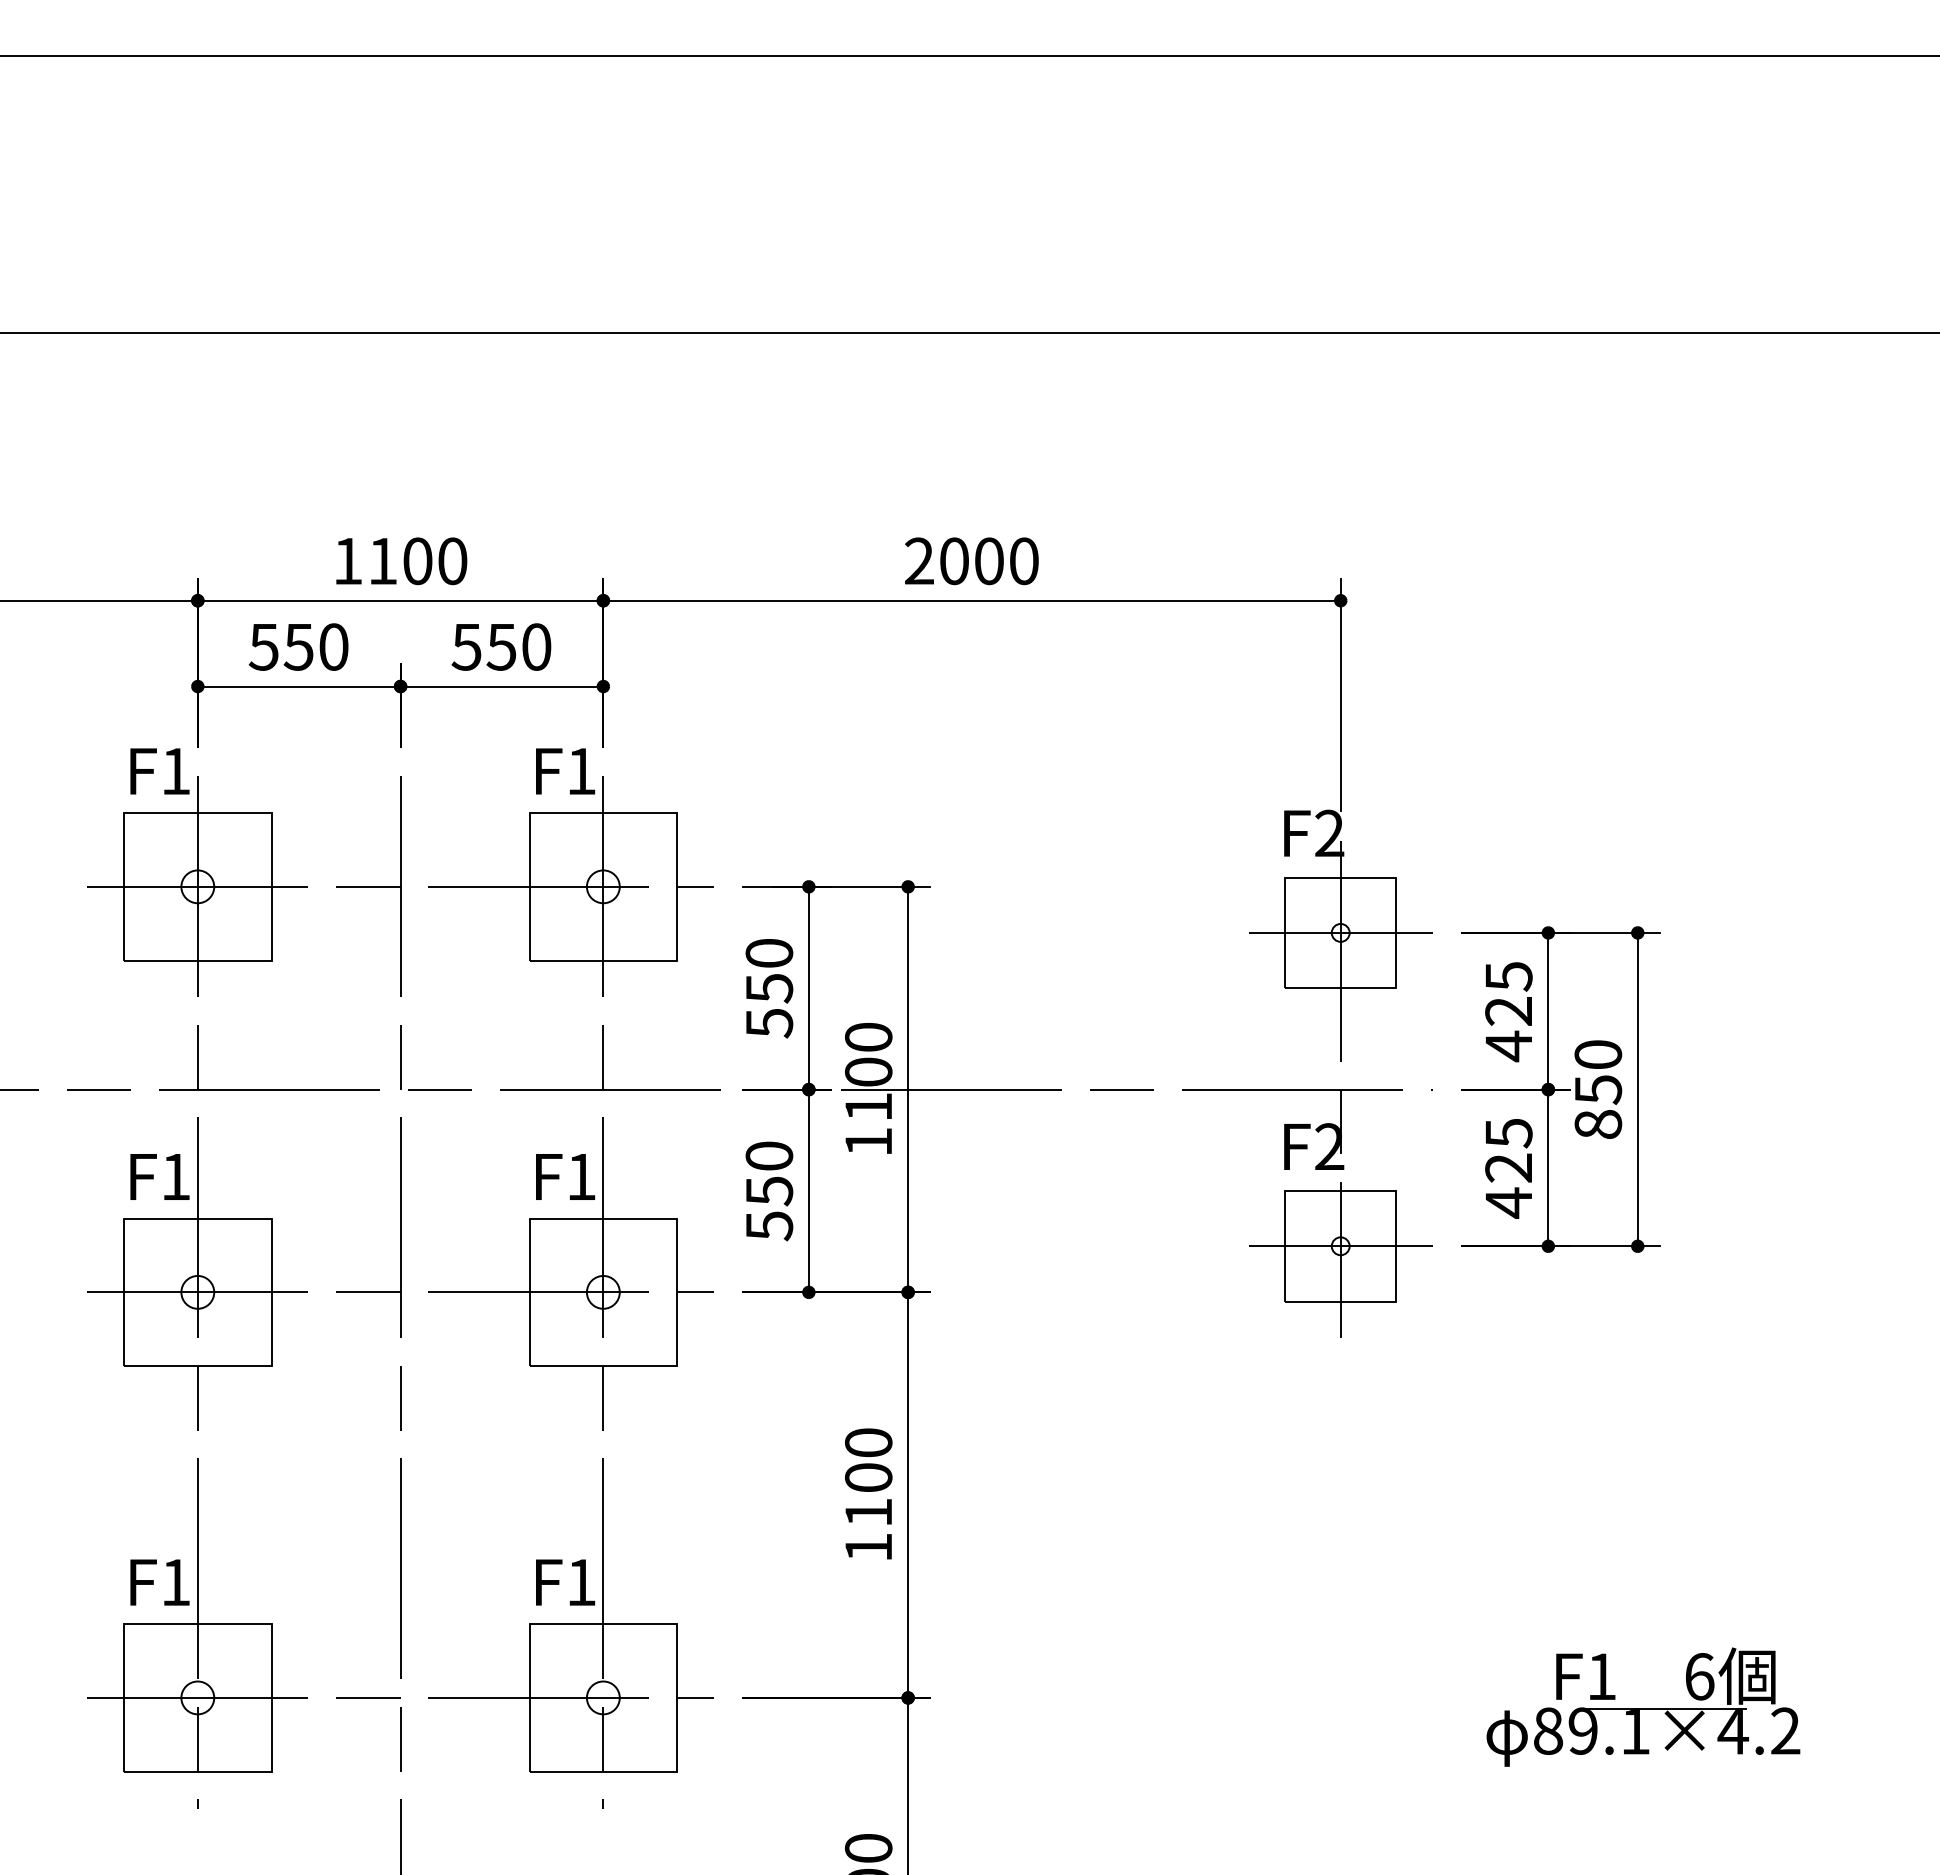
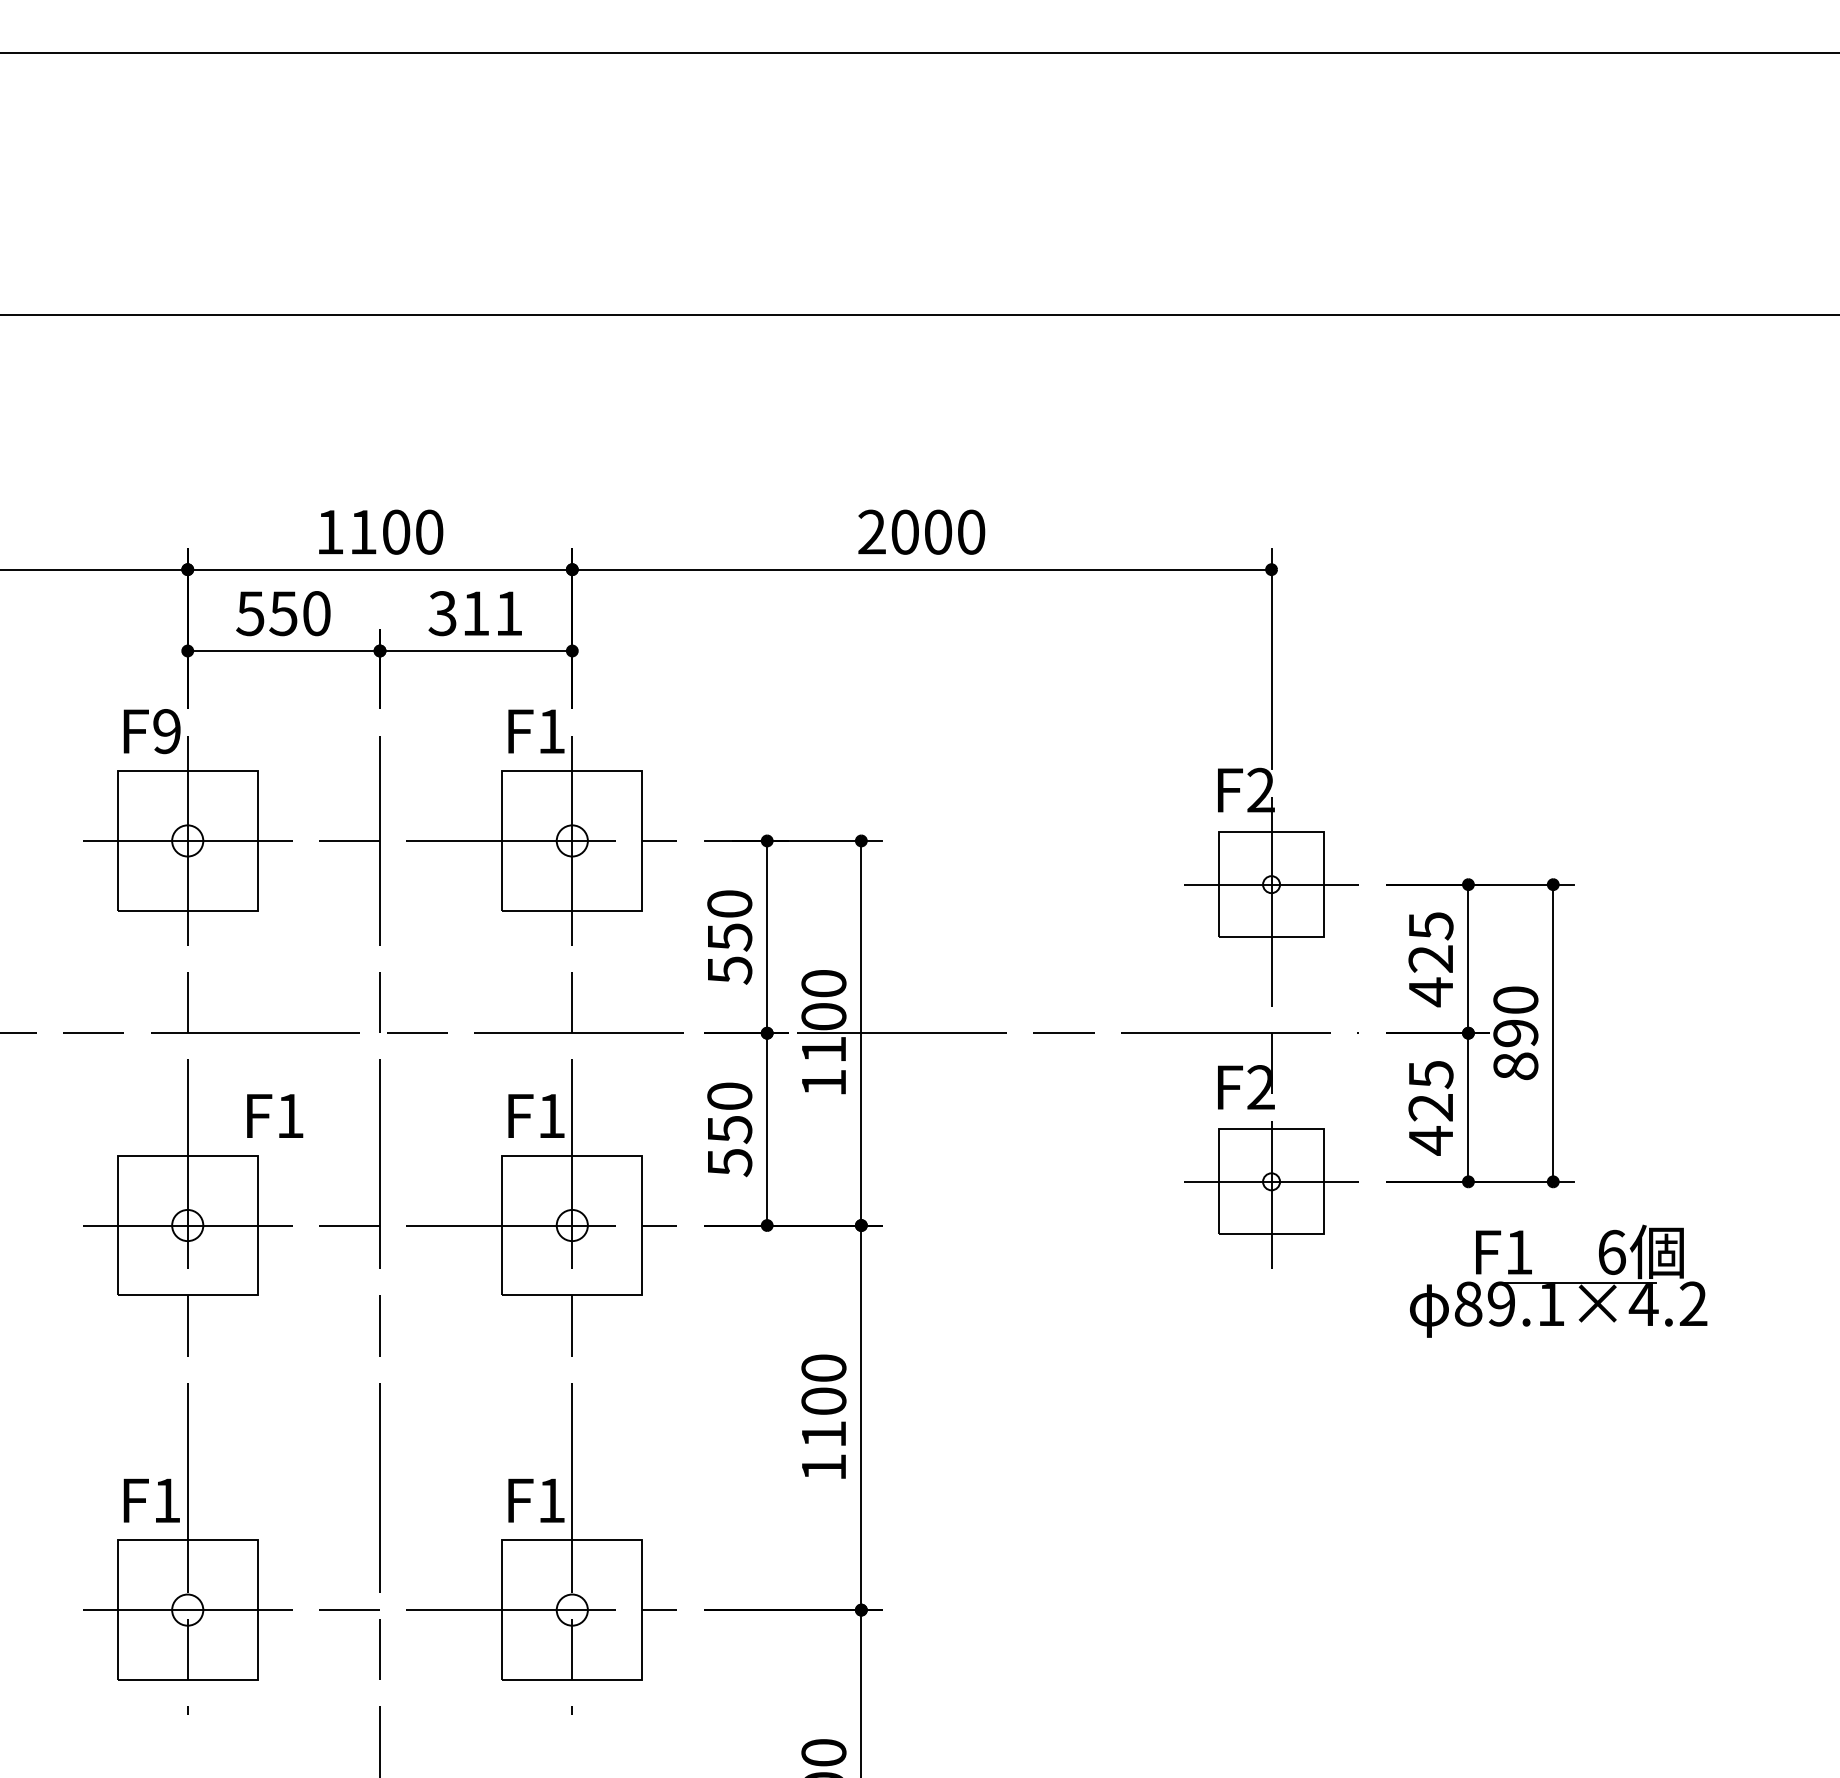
text: (501, 646) -> (475, 613), 550 -> 311
text: (175, 771) -> (166, 731), F1 -> F9
text: (1598, 1090) -> (1516, 1034), 850 -> 890
text: (159, 1176) -> (274, 1115), moved
part: (1643, 1706) -> (1558, 1280), moved

